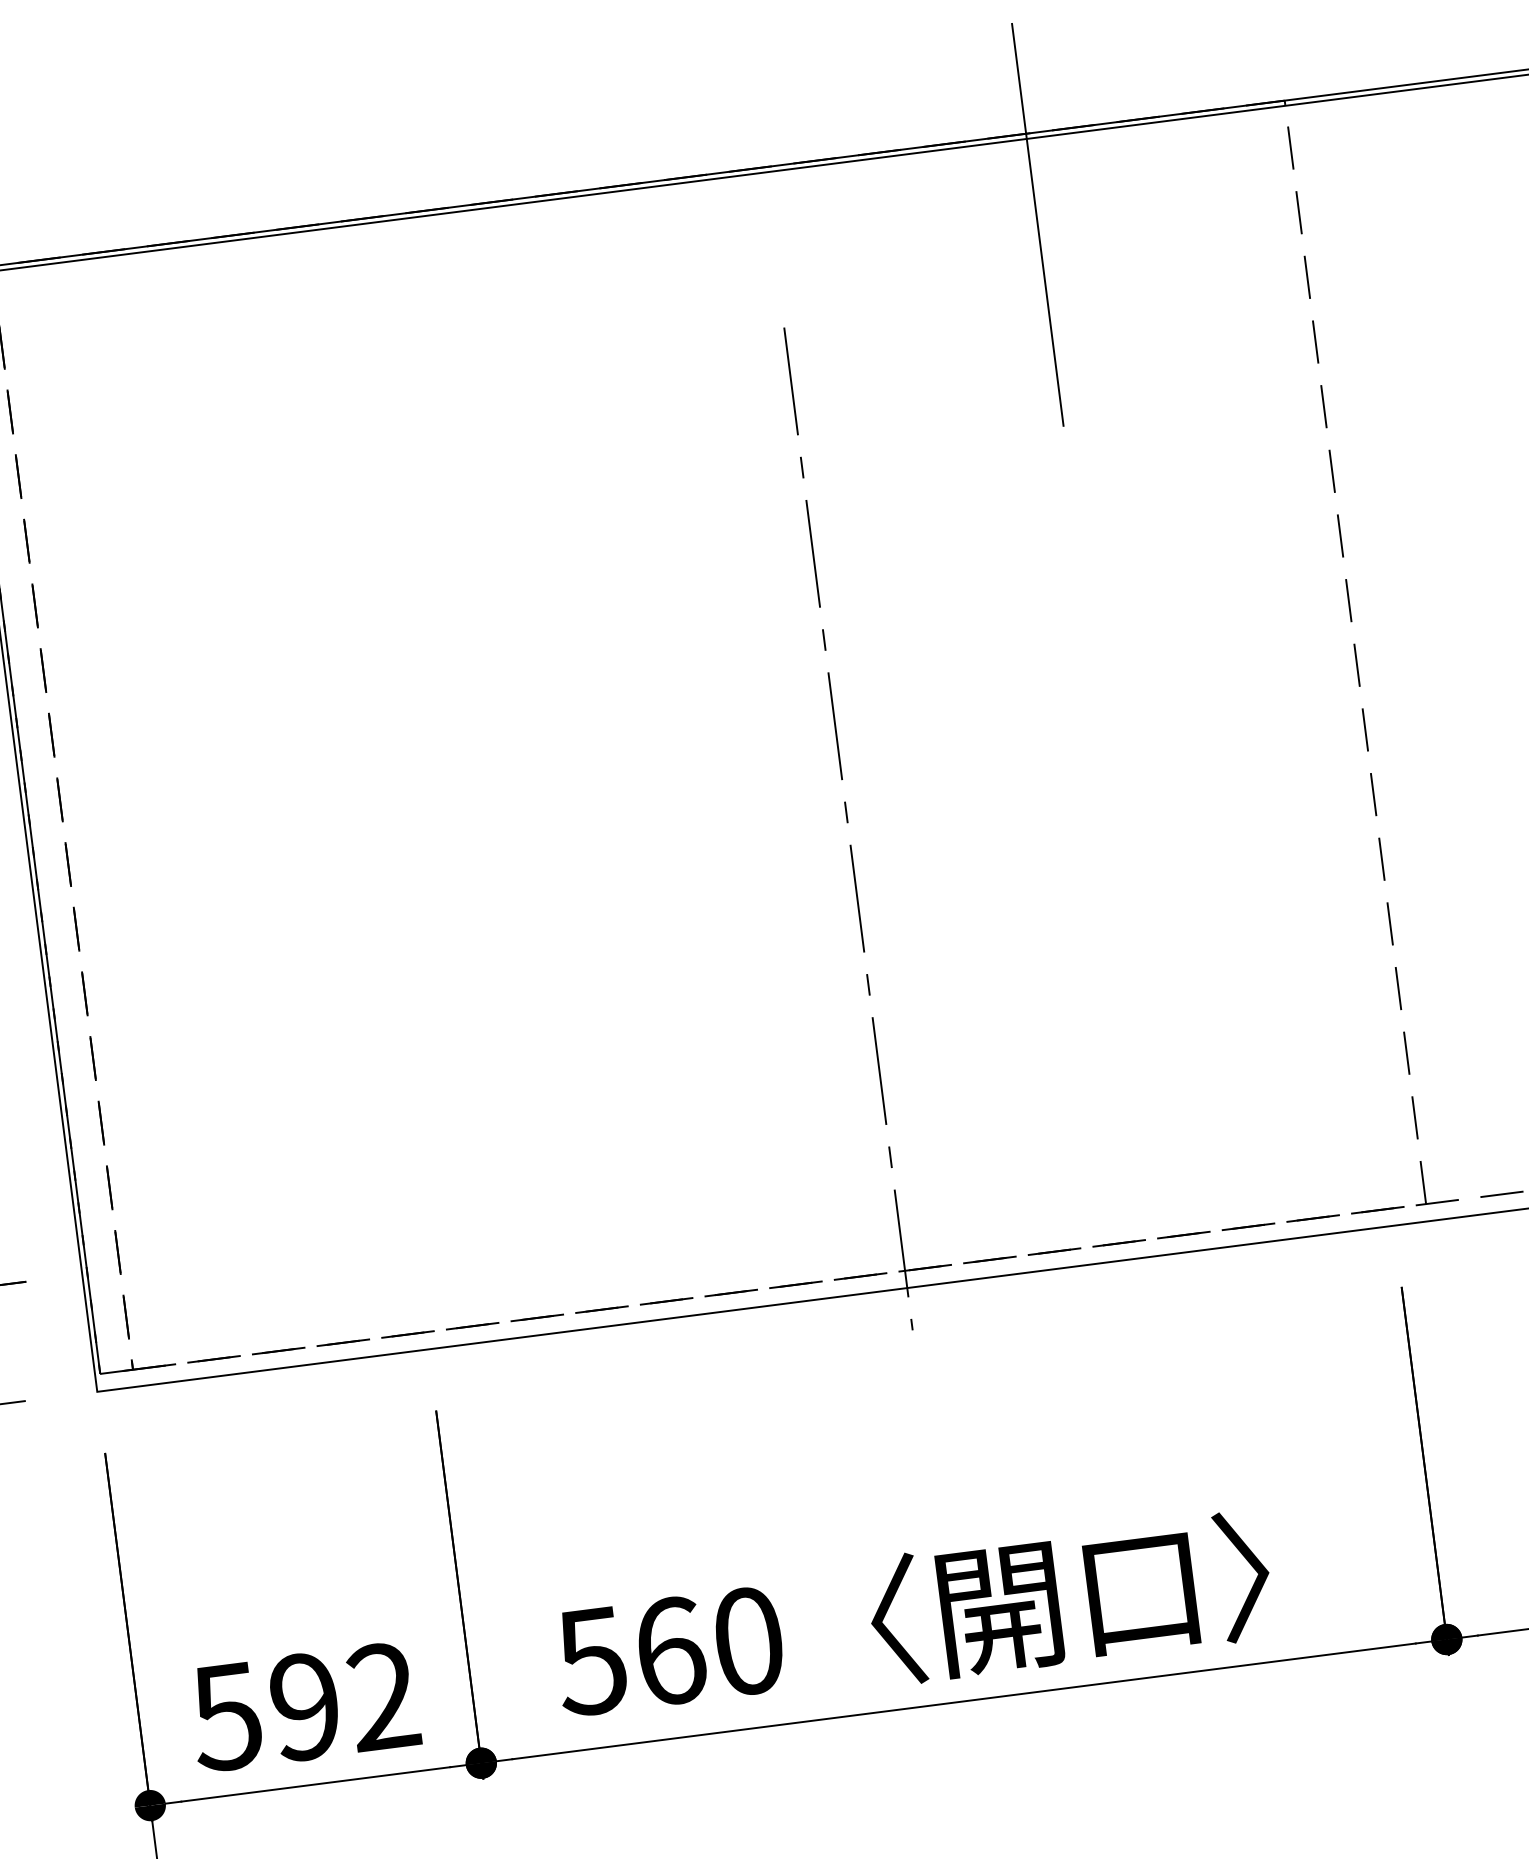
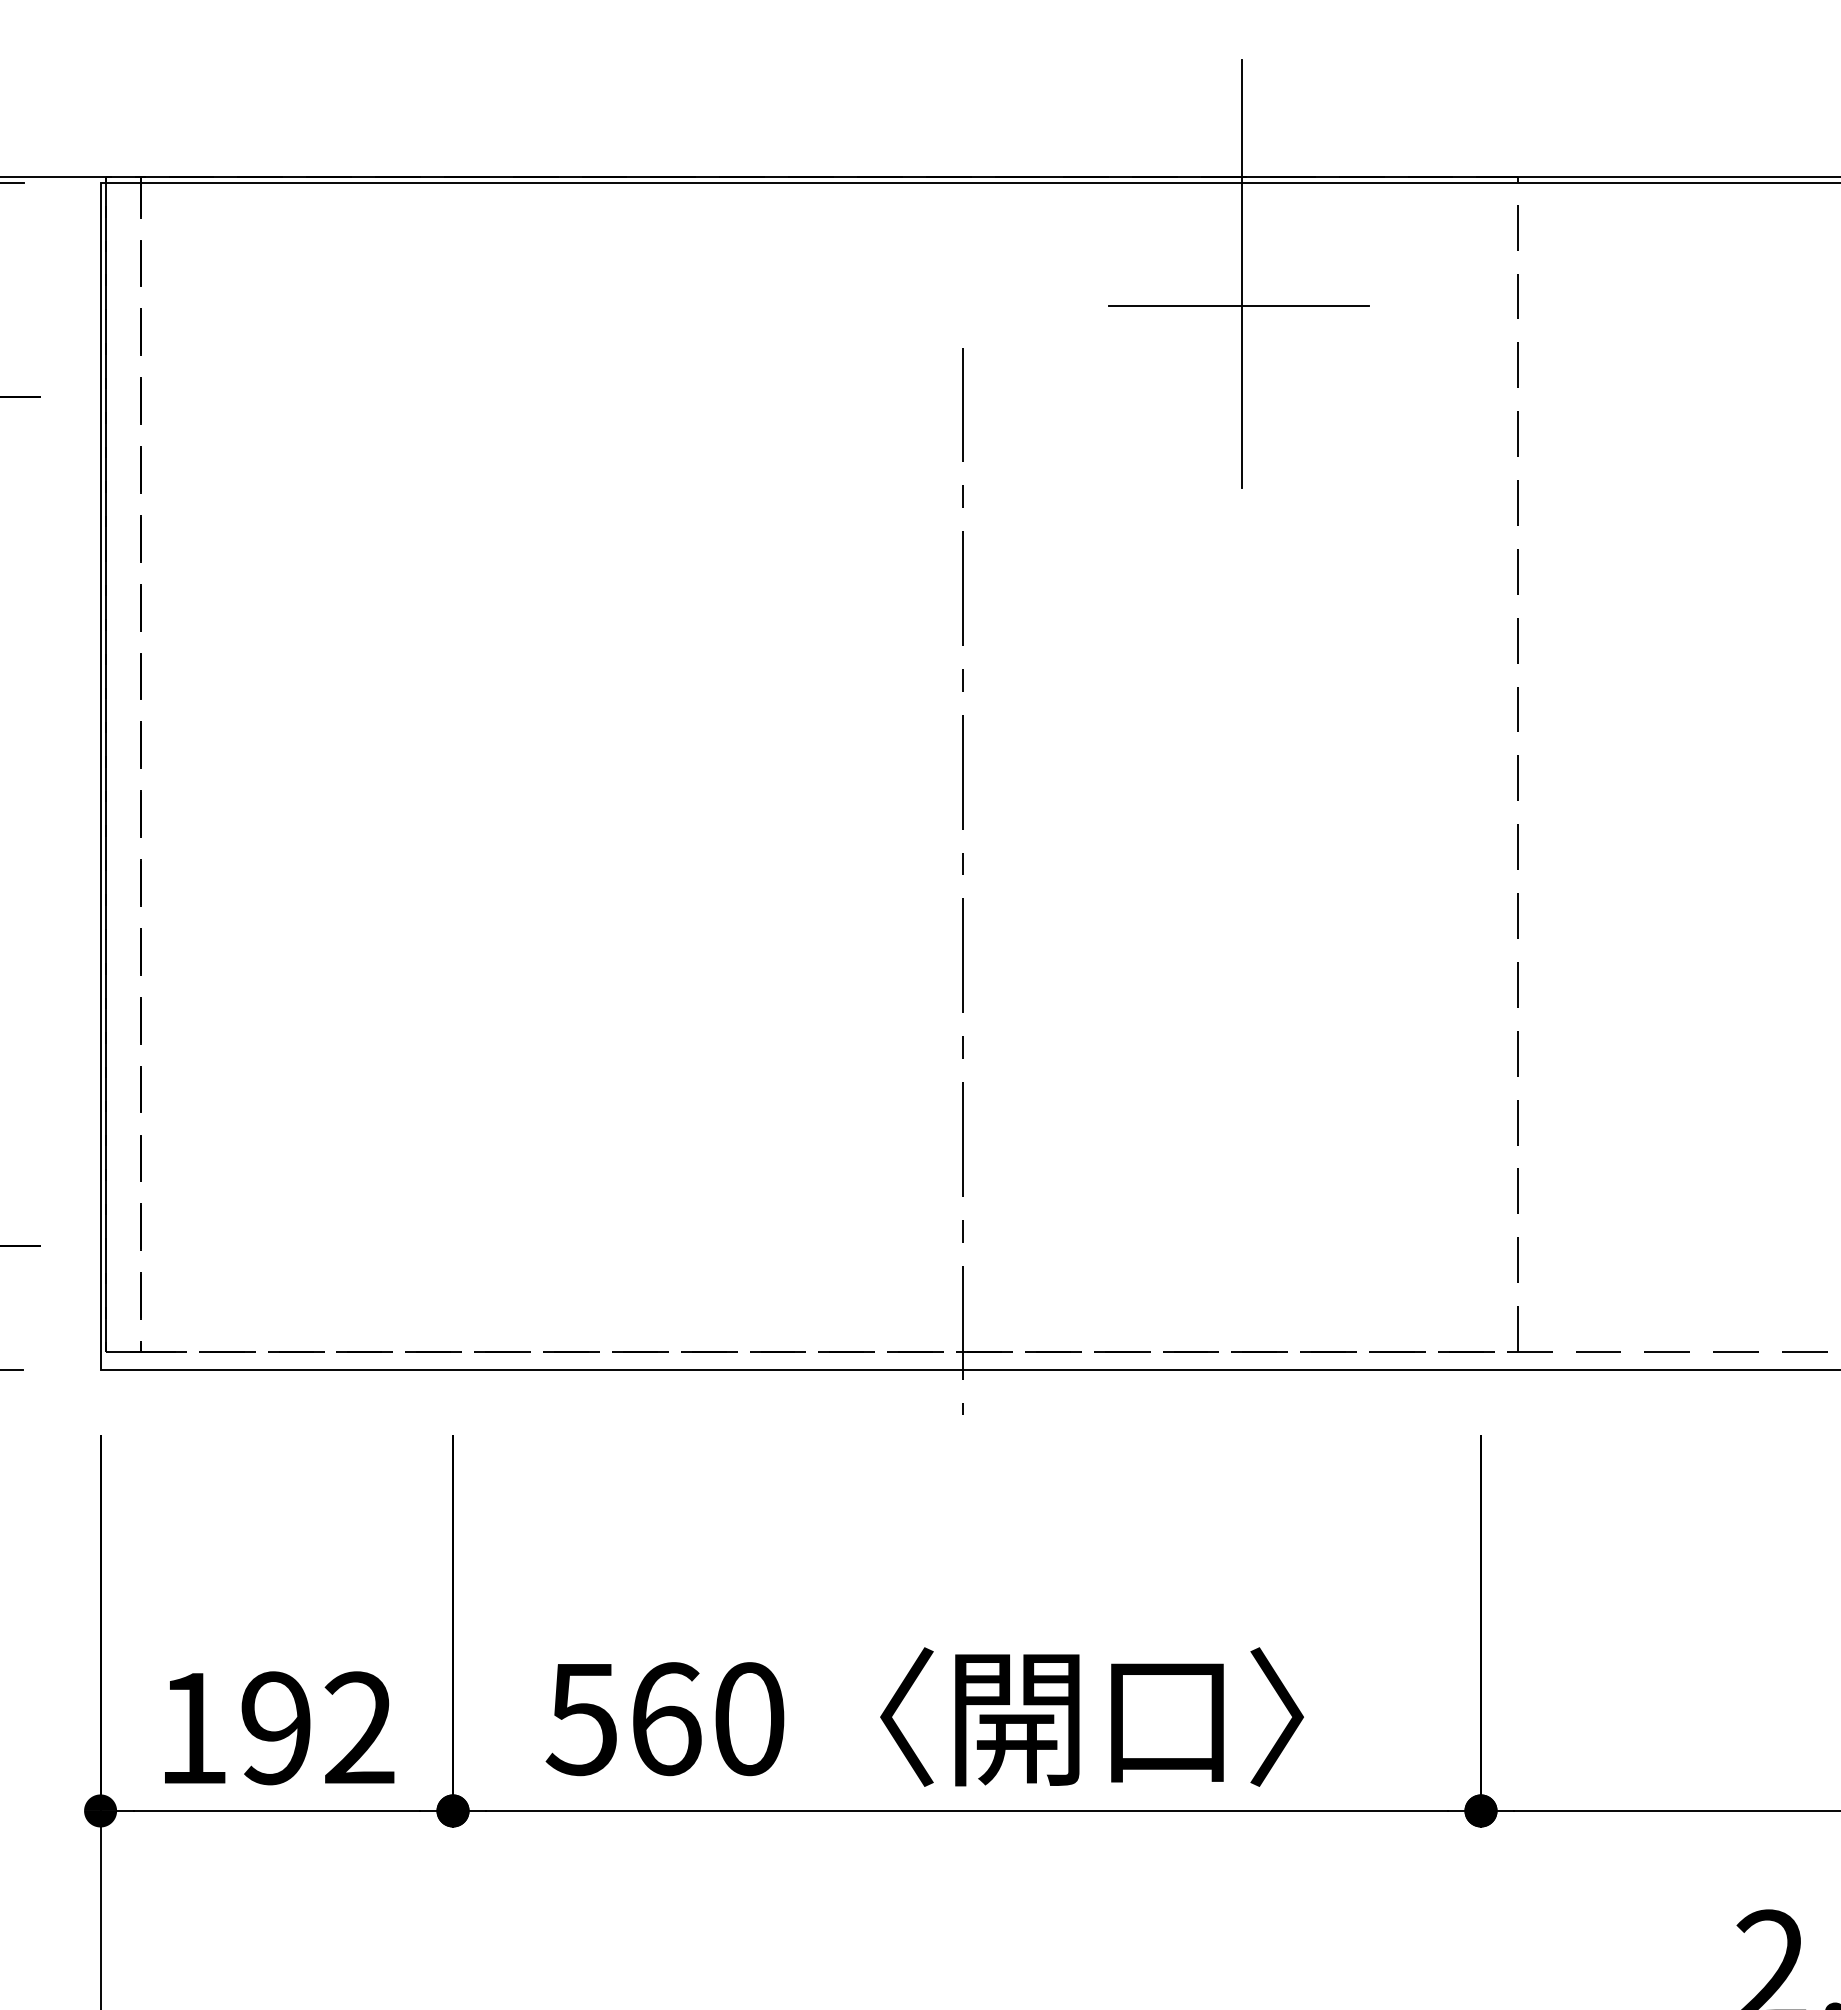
line: (1038, 254) -> (1239, 305), added
text: (225, 1718) -> (191, 1729), 592 -> 192

